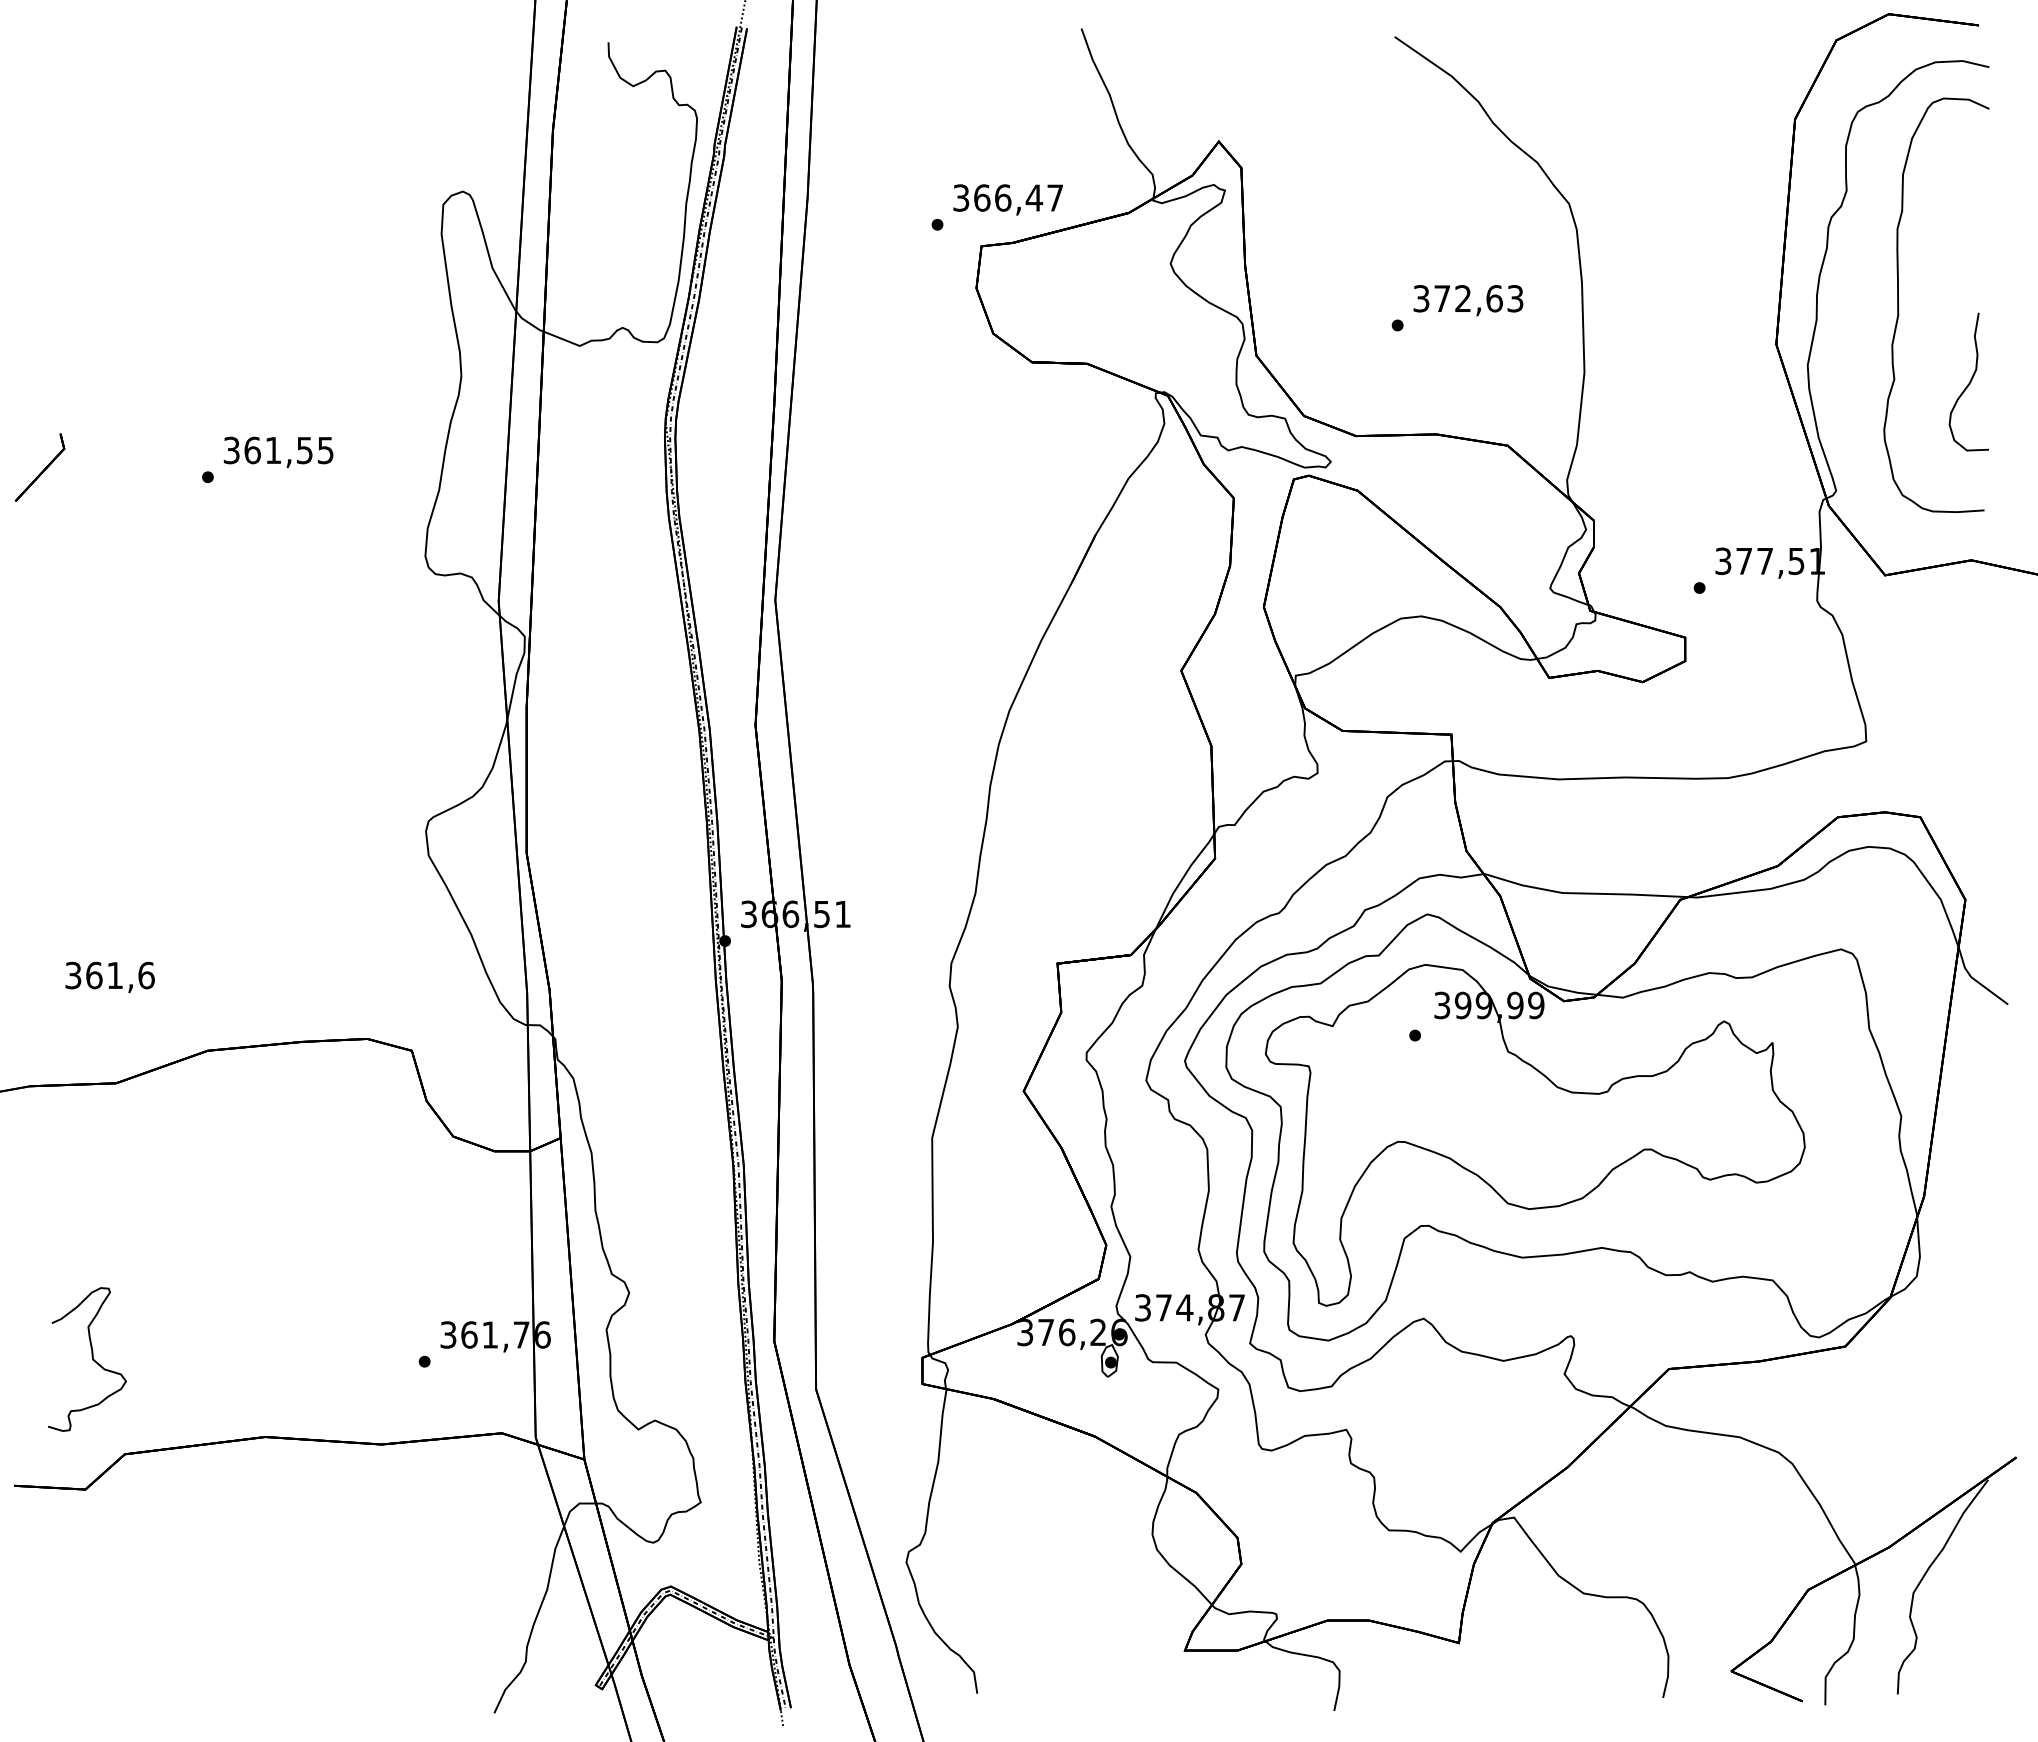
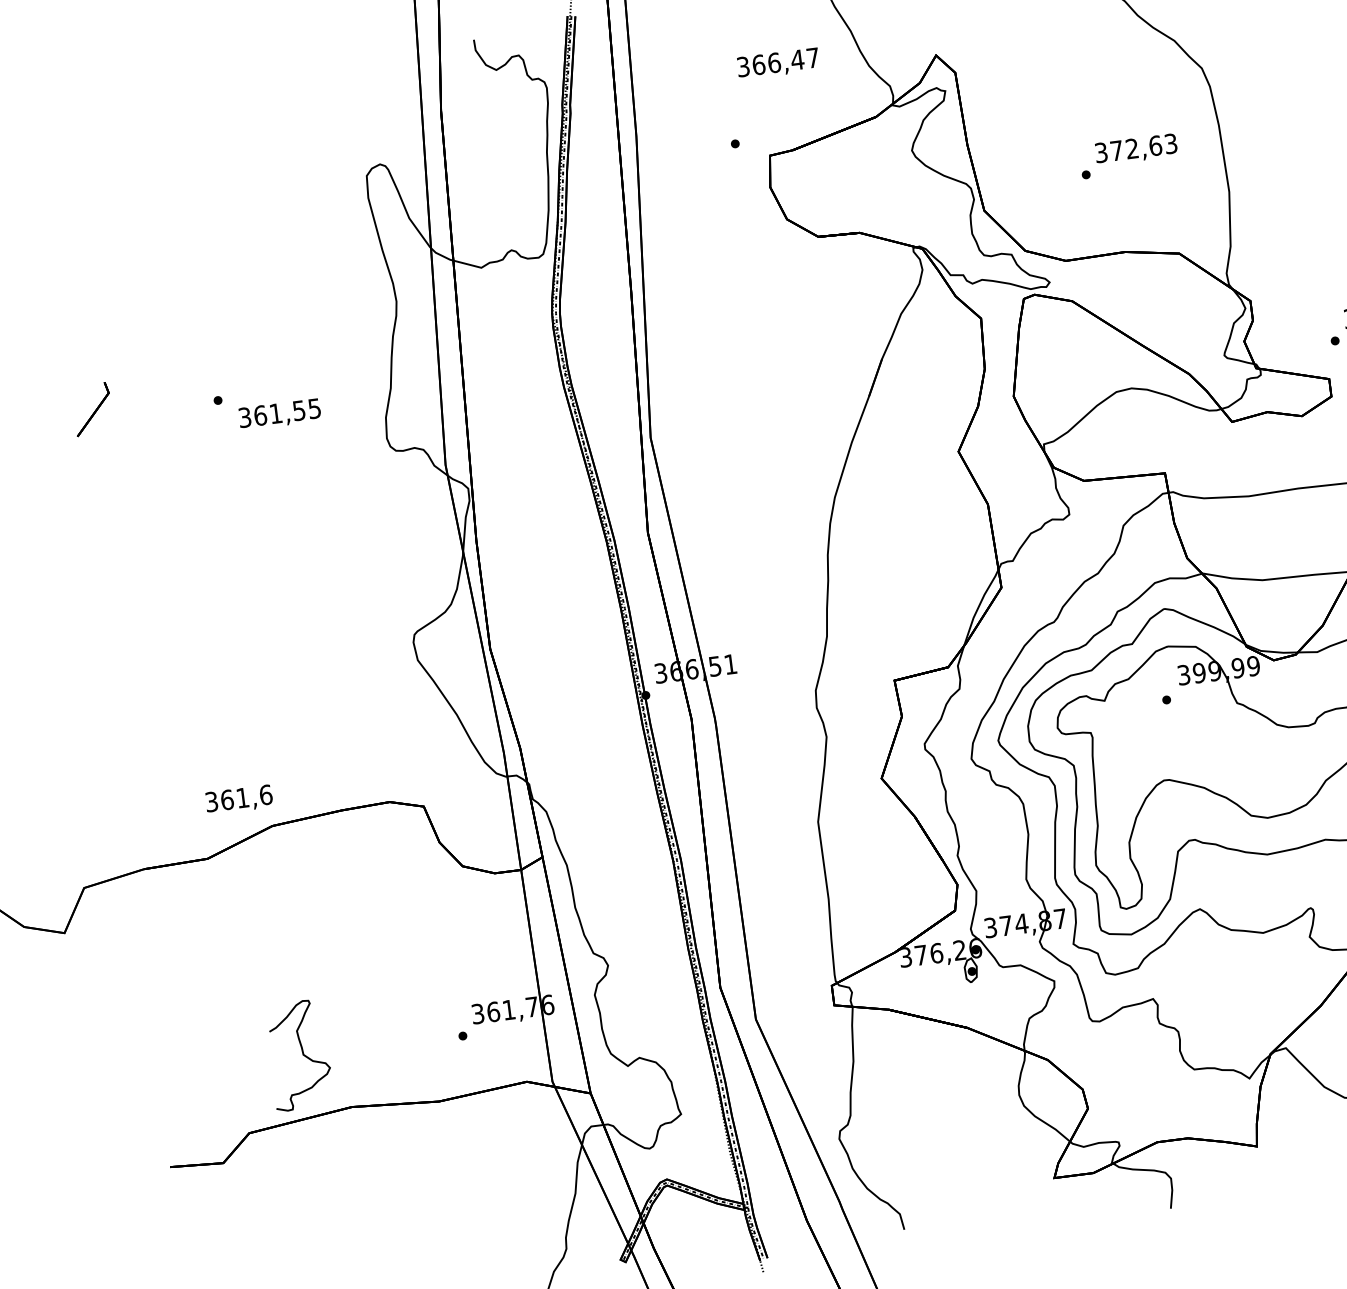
text: (1007, 199) -> (777, 63), moved
text: (278, 451) -> (279, 413), moved
text: (109, 977) -> (238, 799), moved
curve: (91, 1356) -> (302, 1052), moved

